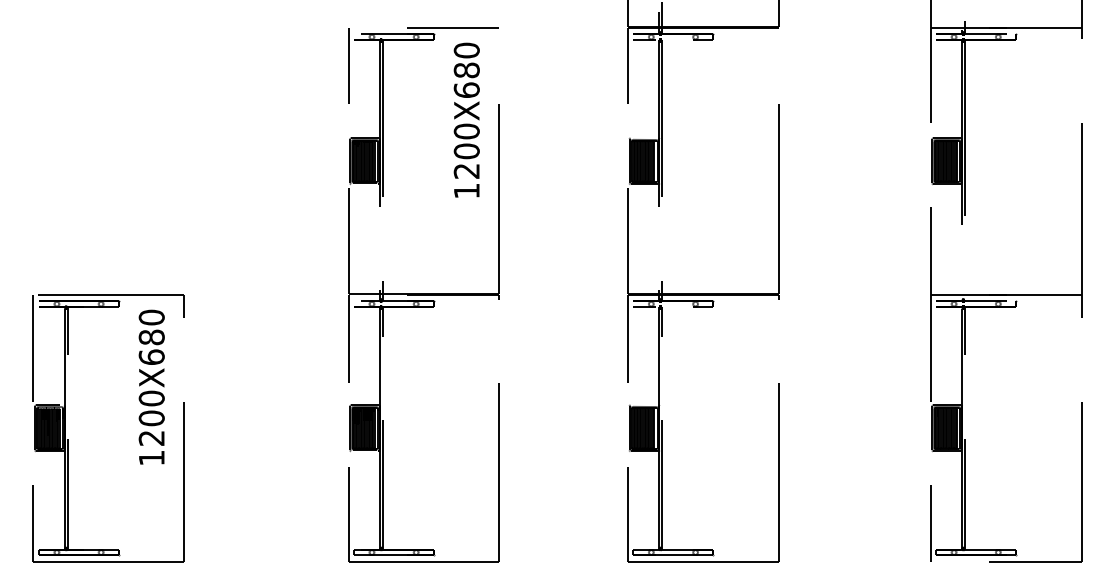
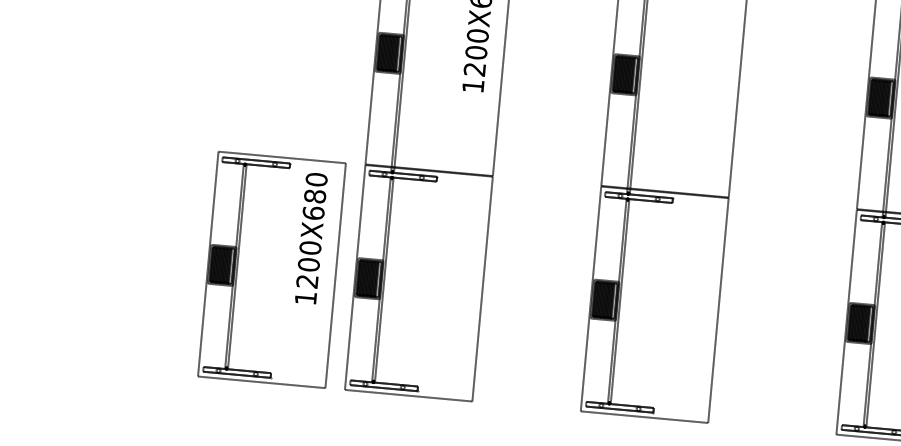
part: (138, 419) -> (297, 264), moved

